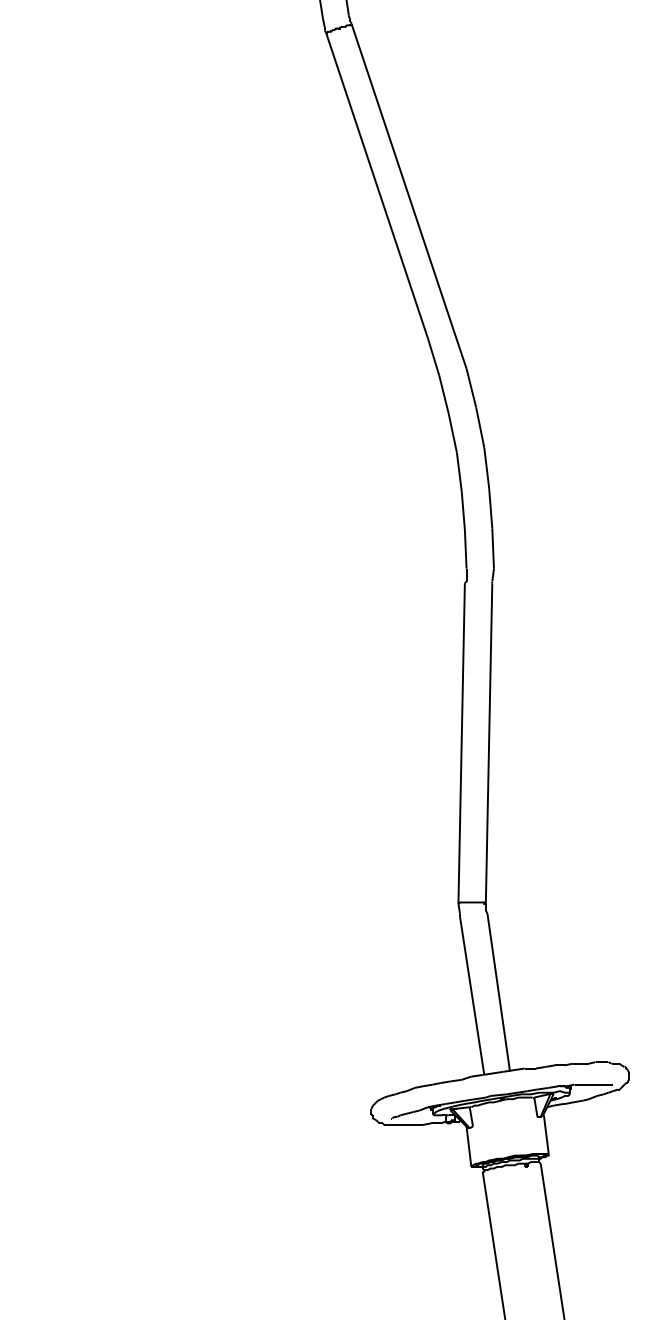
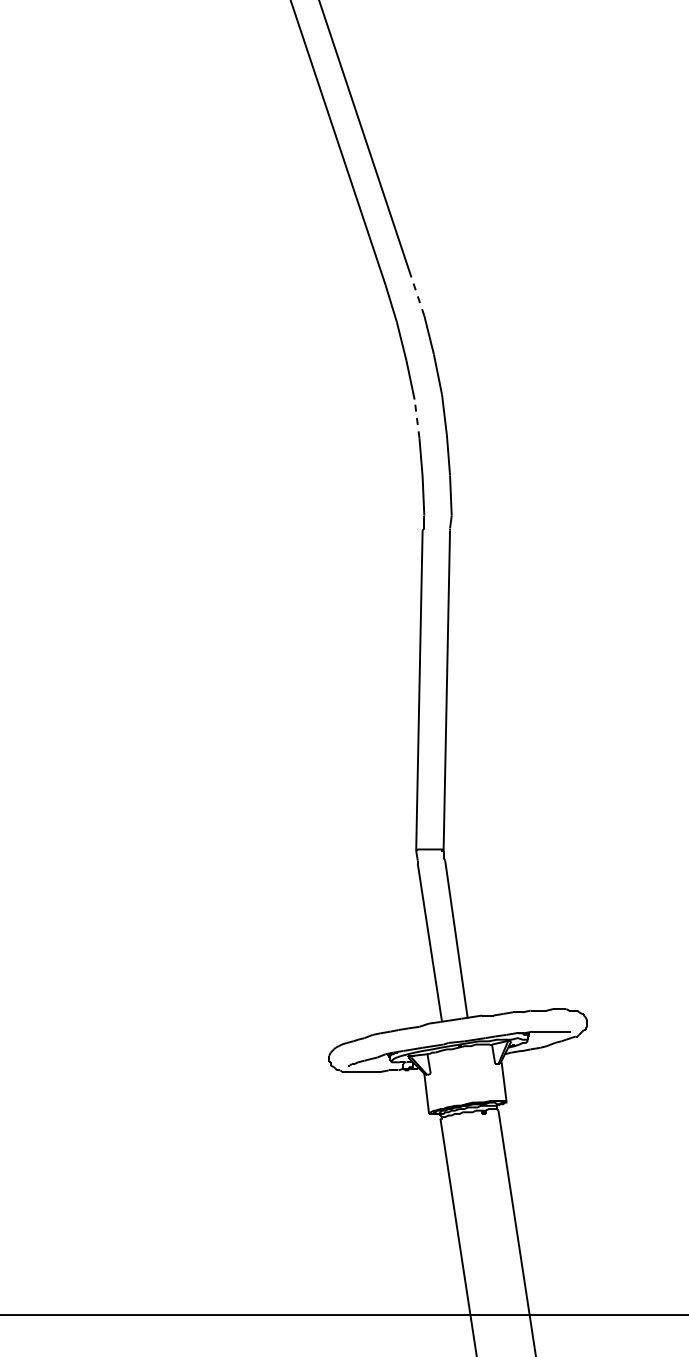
line: (459, 348) -> (417, 295), solid -> dashed
line: (458, 471) -> (416, 418), solid -> dashed

